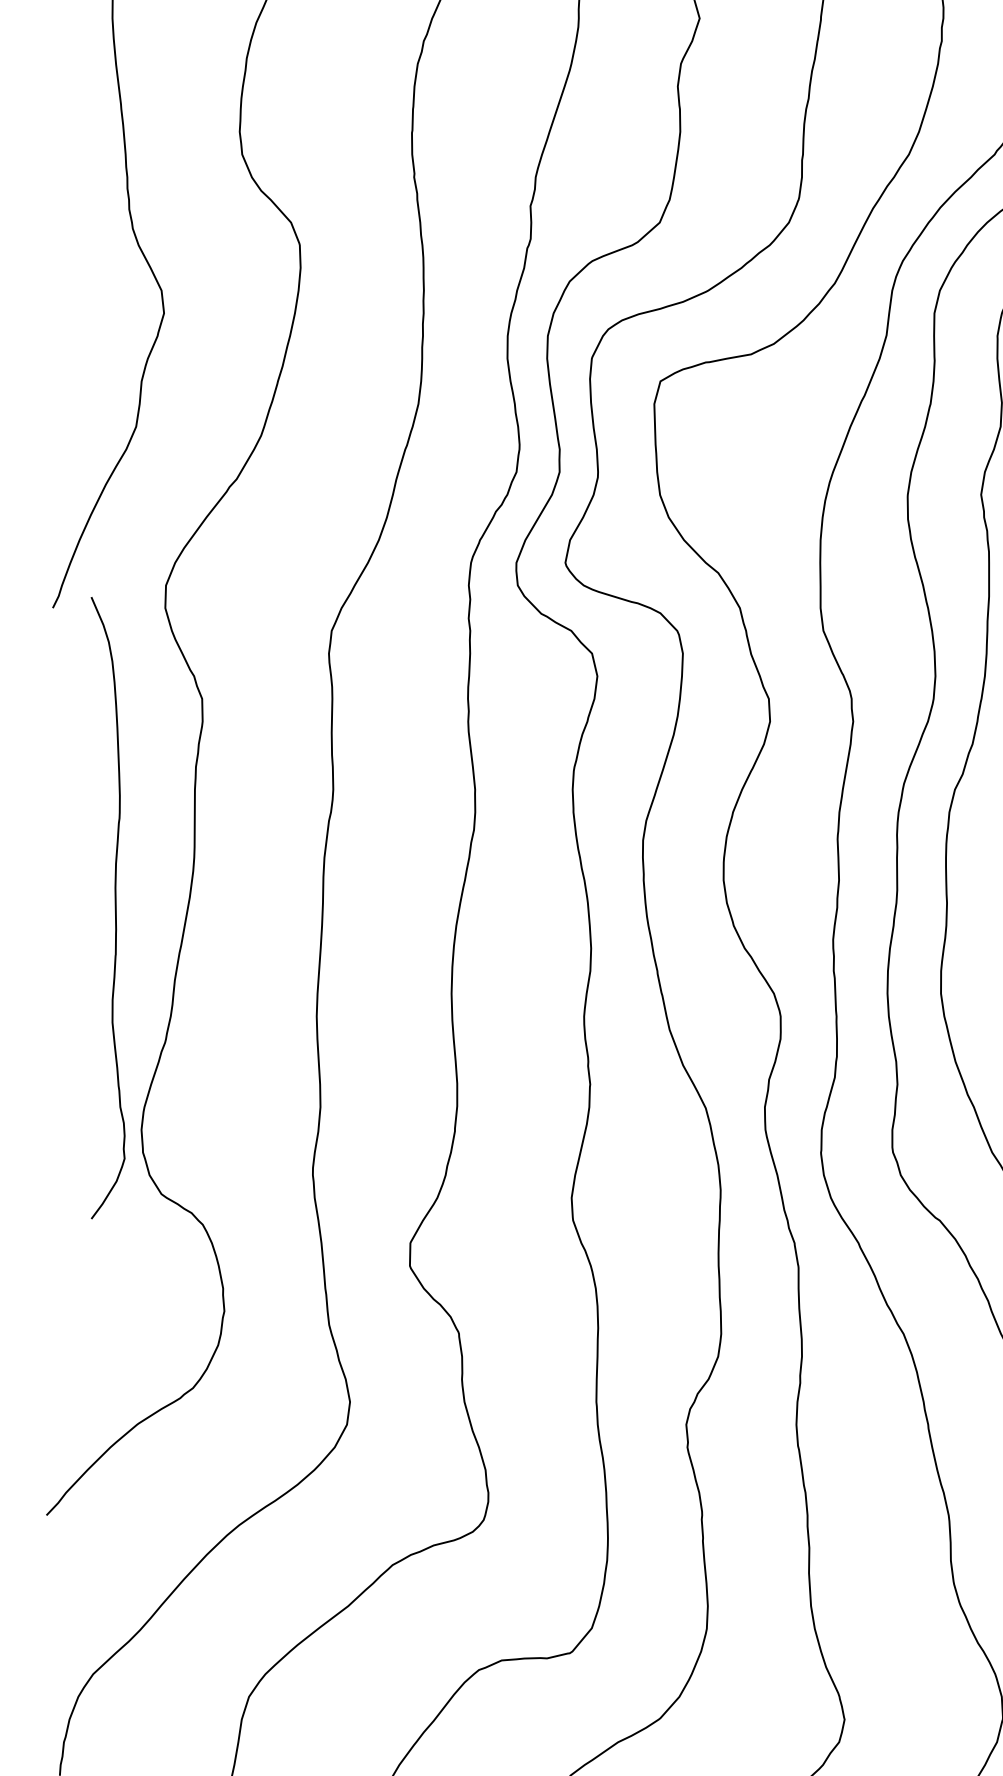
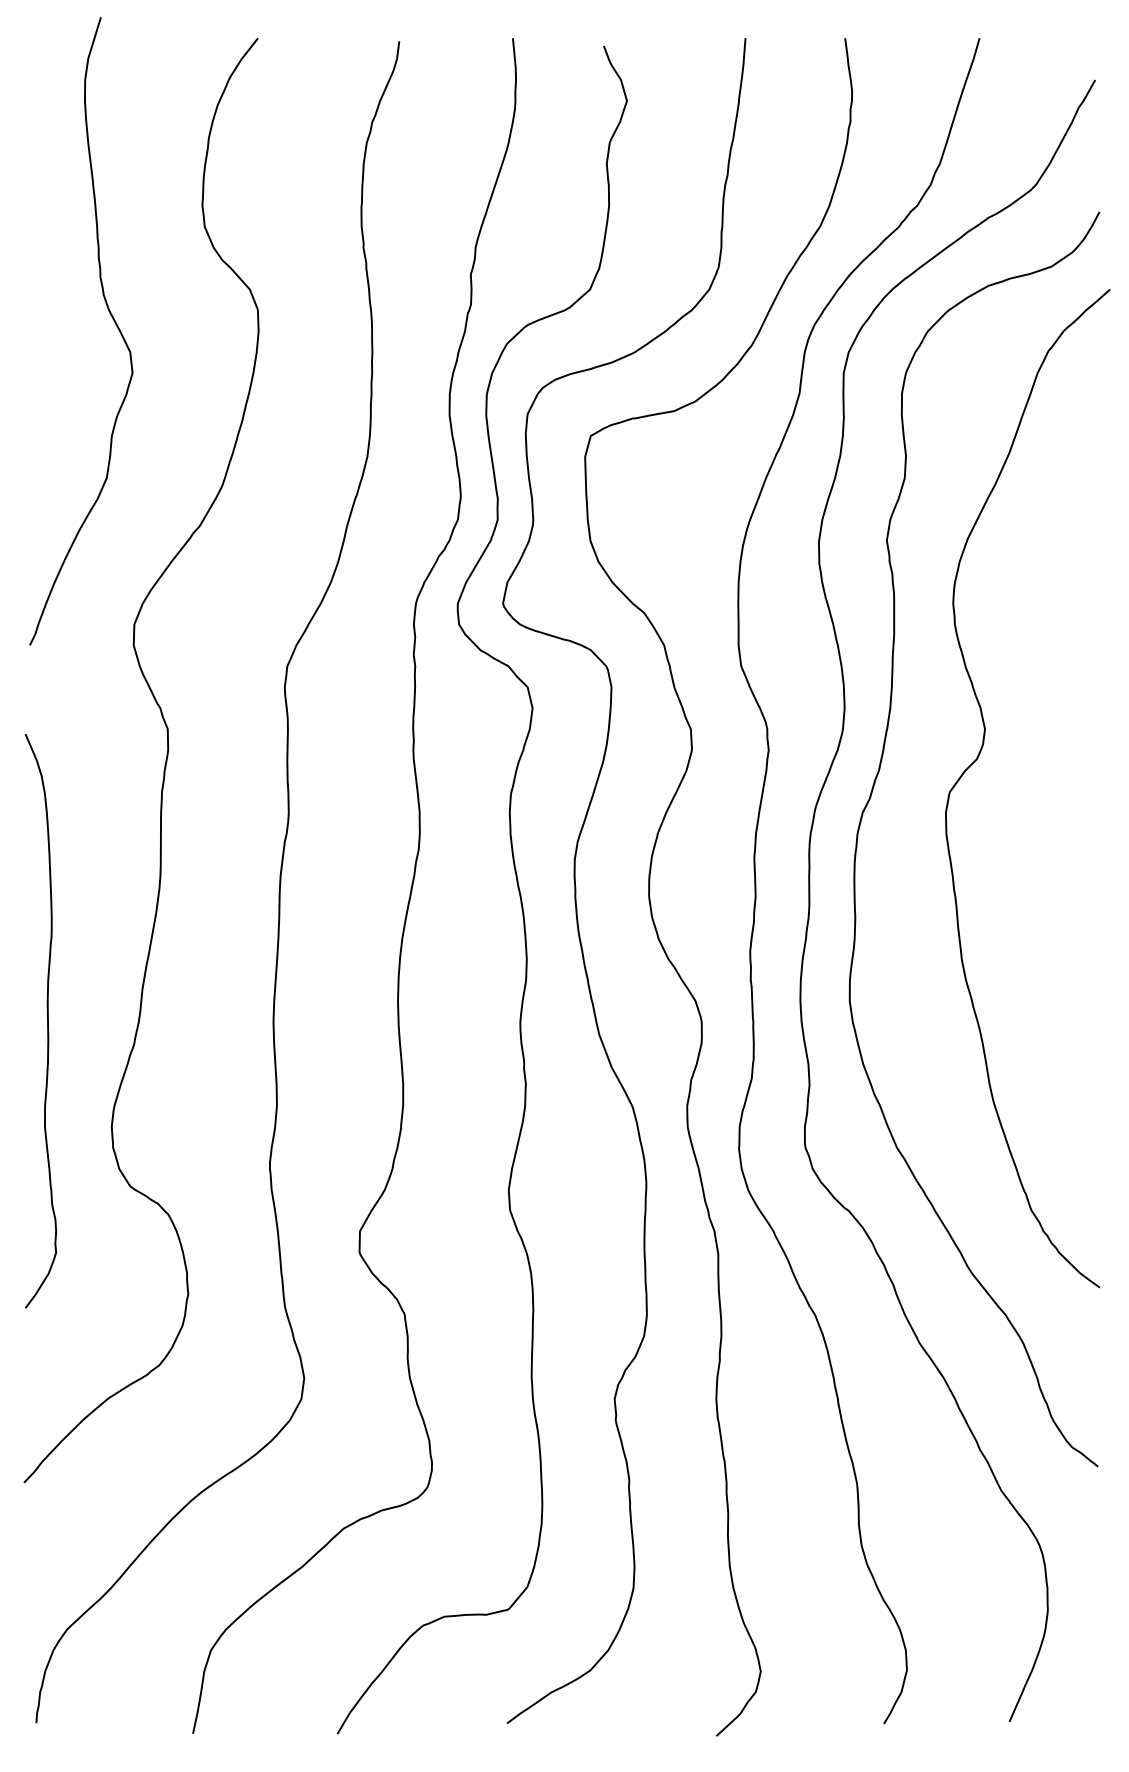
curve: (115, 908) -> (47, 1021), moved

